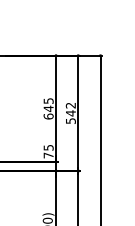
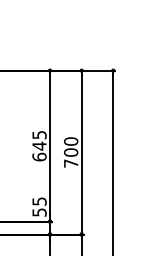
text: (70, 112) -> (70, 151), 542 -> 700
text: (48, 155) -> (39, 212), 75 -> 55

